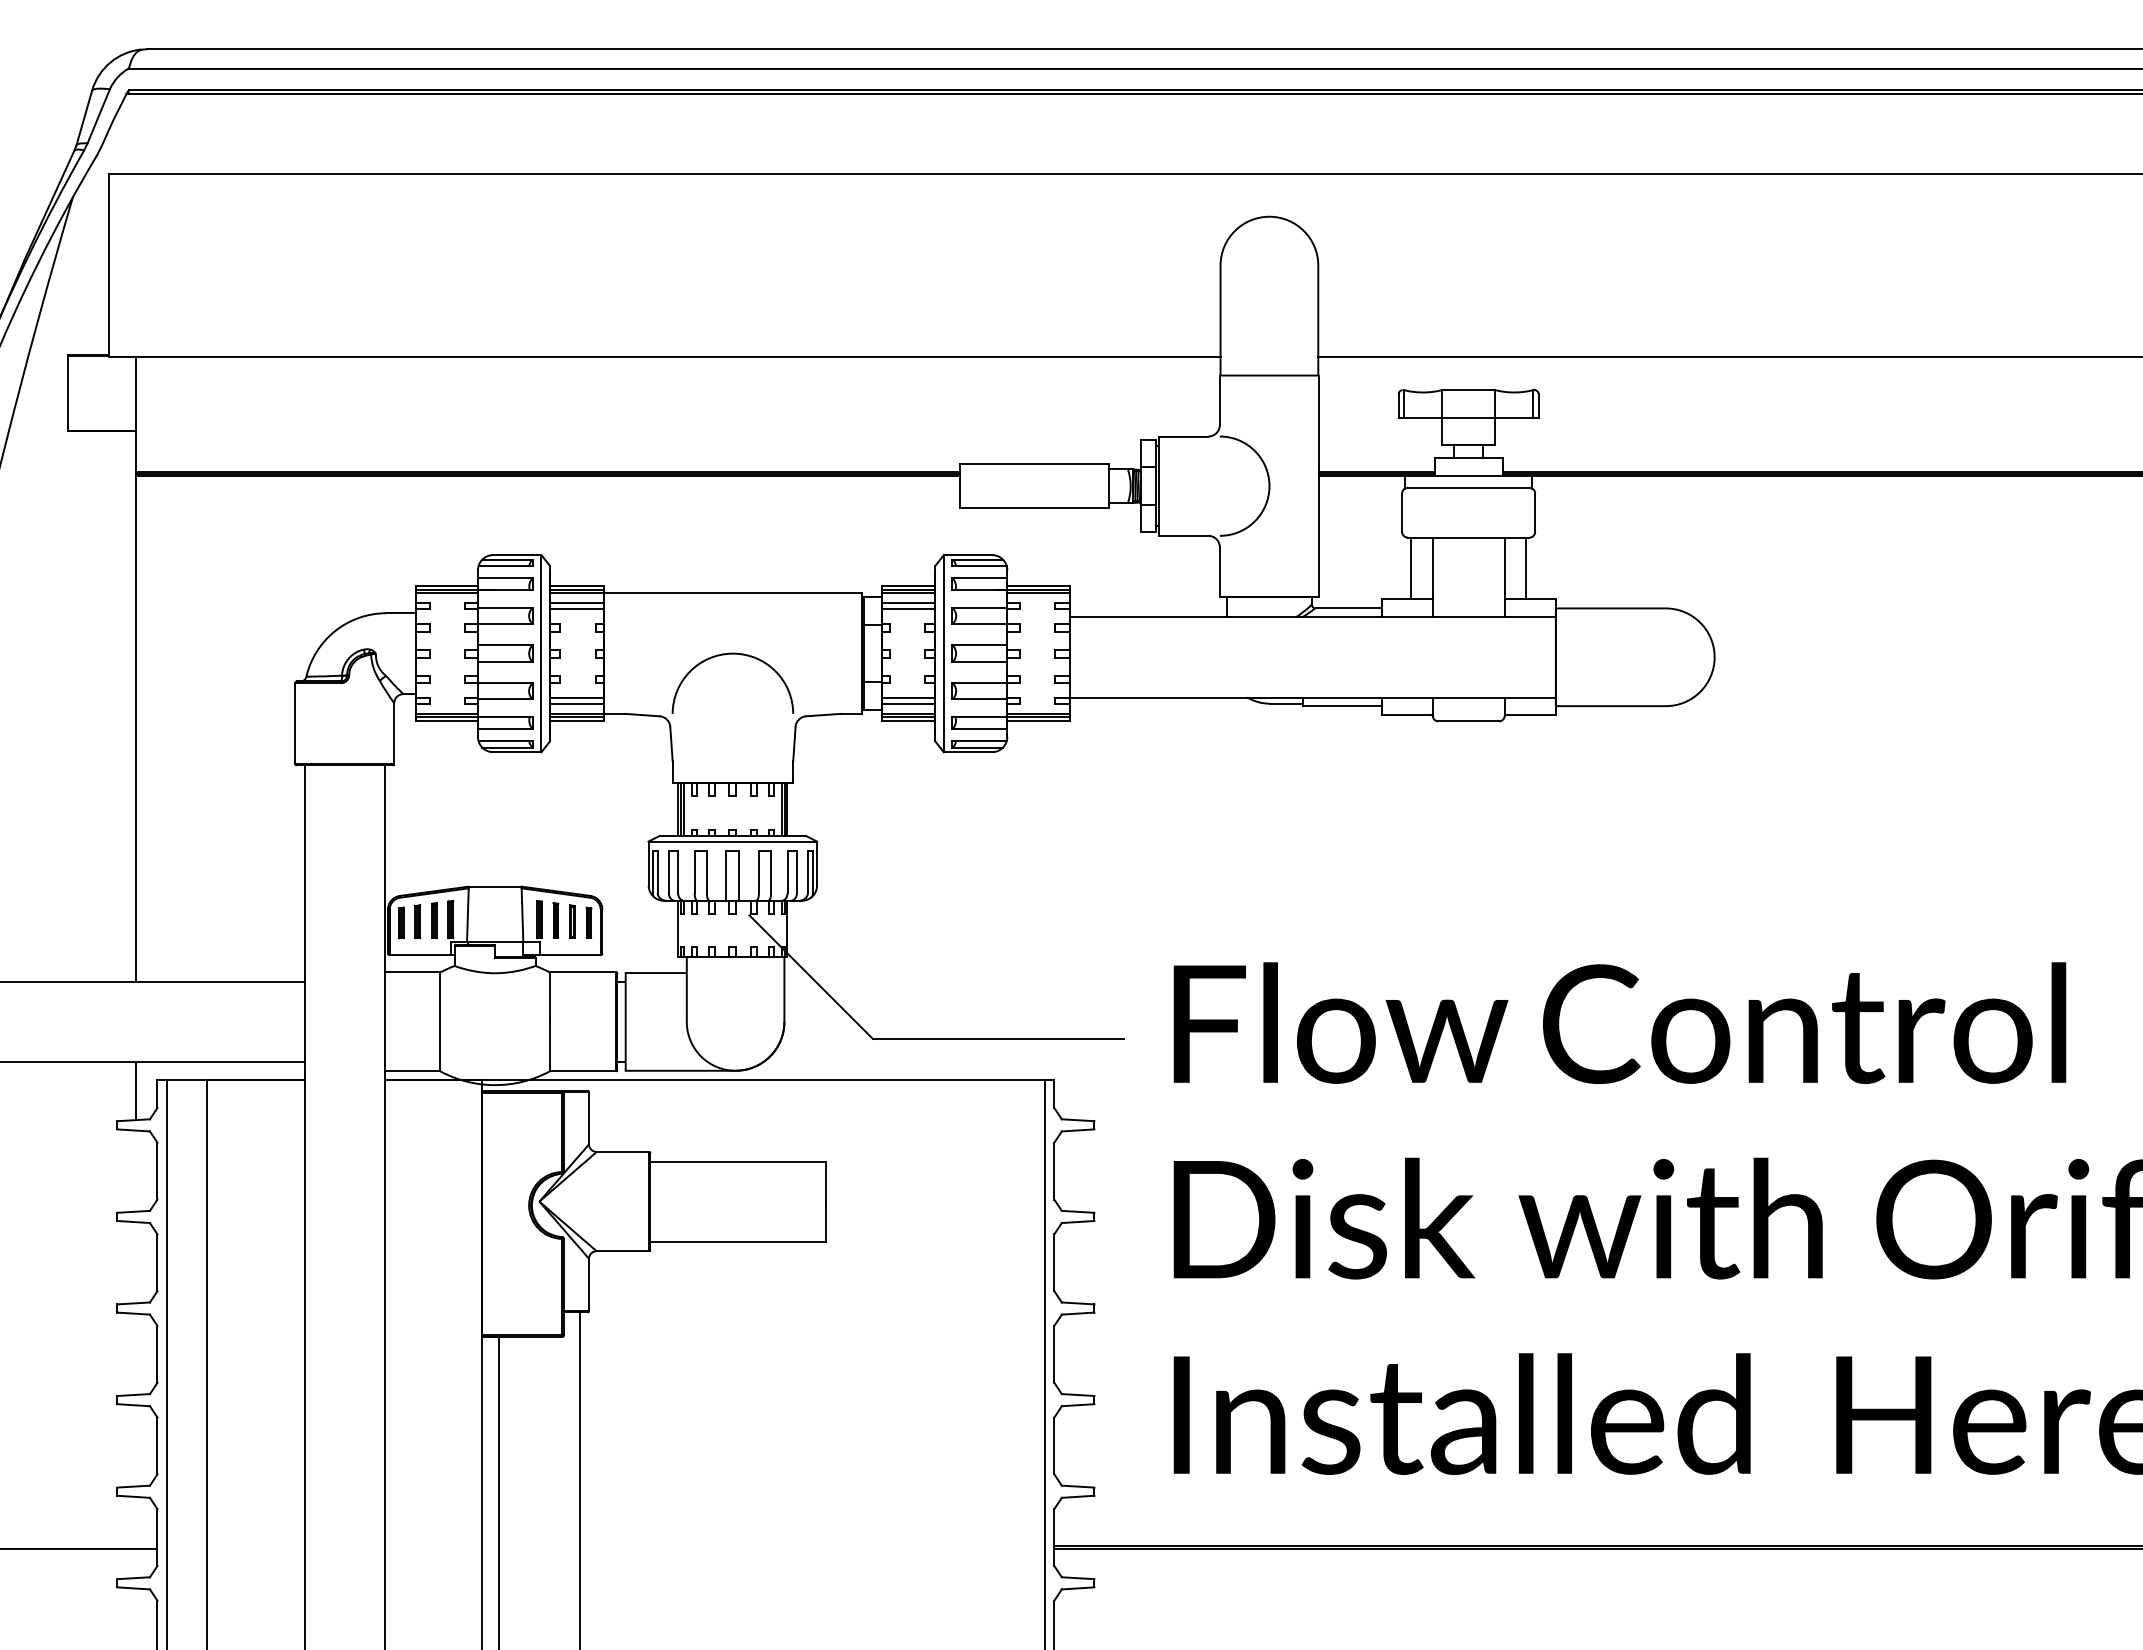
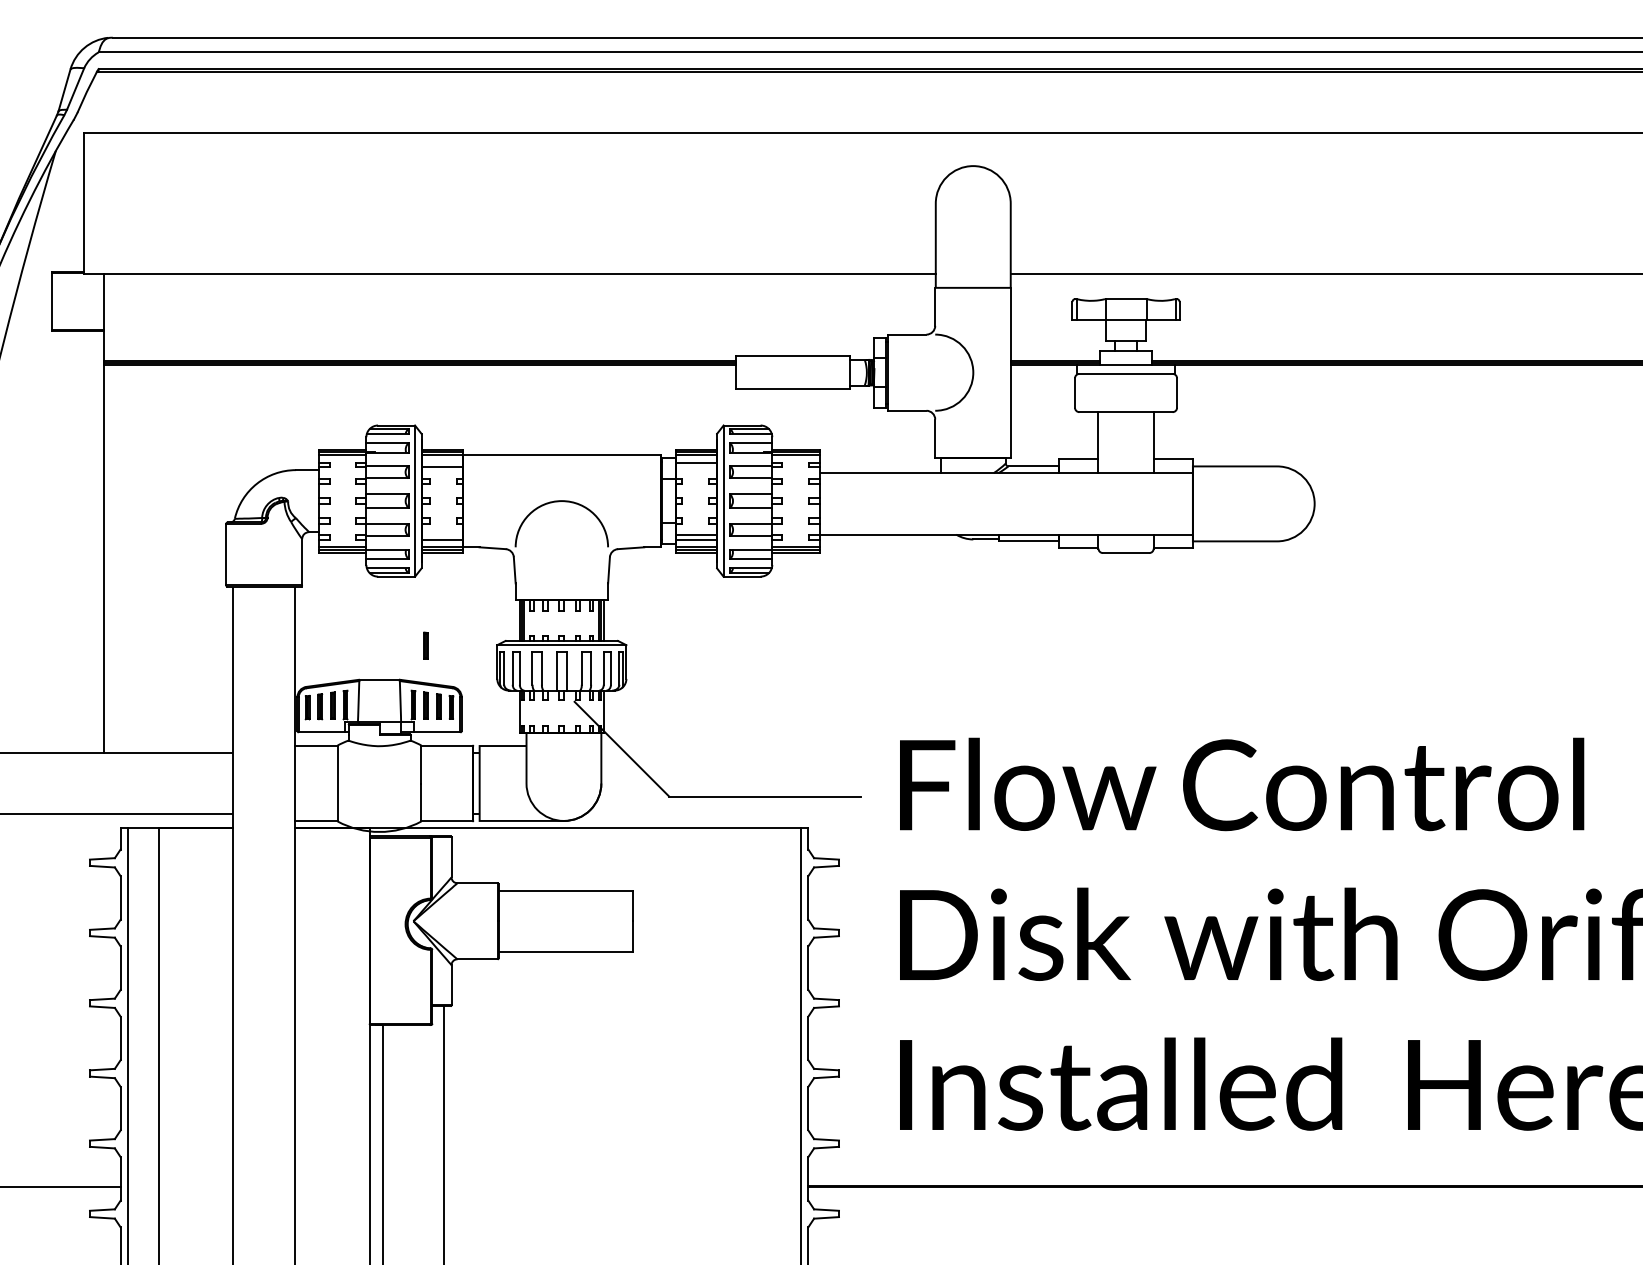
line: (1411, 568) -> (1082, 435), removed
line: (1526, 568) -> (1170, 435), removed
line: (576, 603) -> (441, 462), removed
line: (908, 609) -> (696, 467), removed
line: (576, 698) -> (441, 535), removed
part: (555, 842) -> (425, 645), added
line: (136, 1091) -> (104, 836), removed

